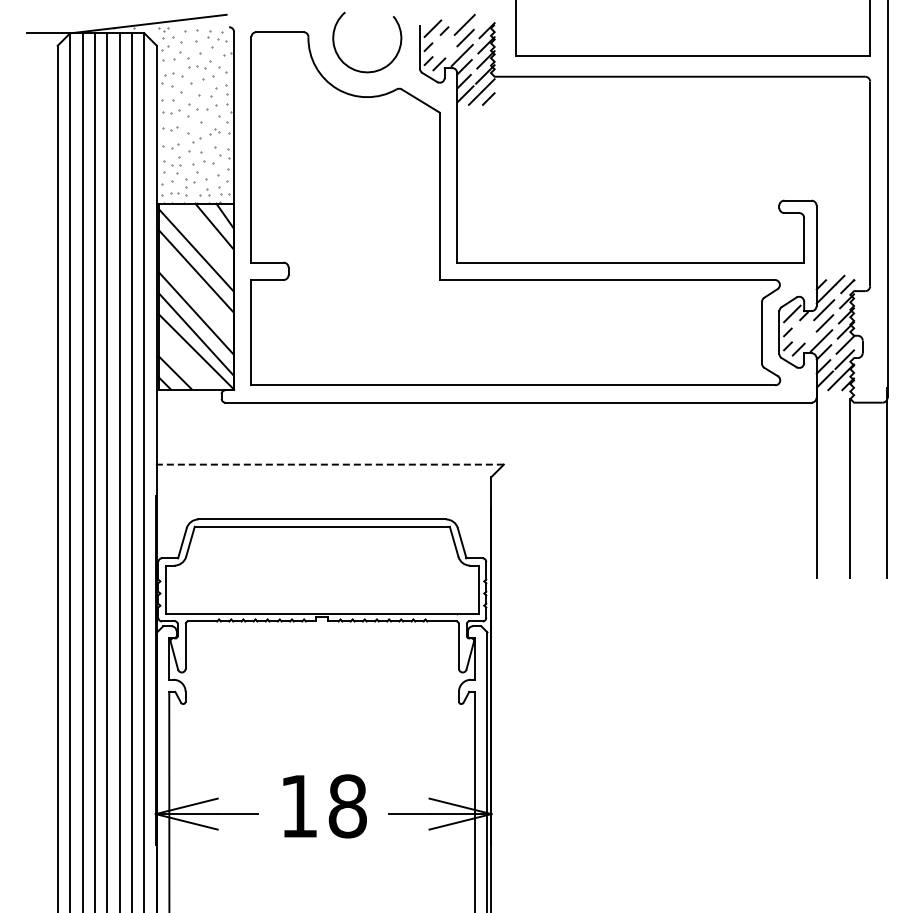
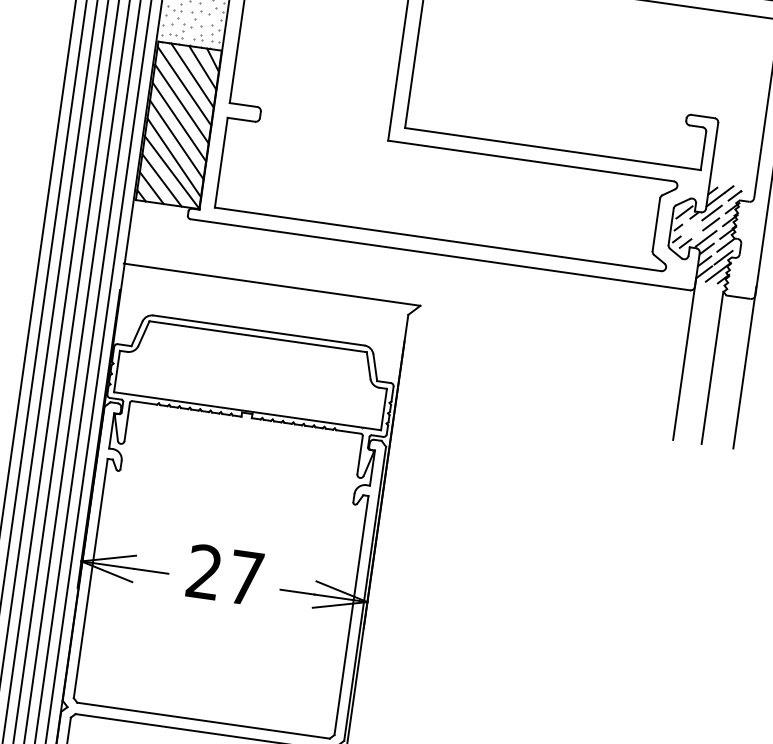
line: (203, 236) -> (192, 74), added
line: (196, 292) -> (179, 121), added
line: (186, 362) -> (162, 180), added
line: (329, 464) -> (271, 284), dashed -> solid
text: (323, 806) -> (225, 575), 18 -> 27

